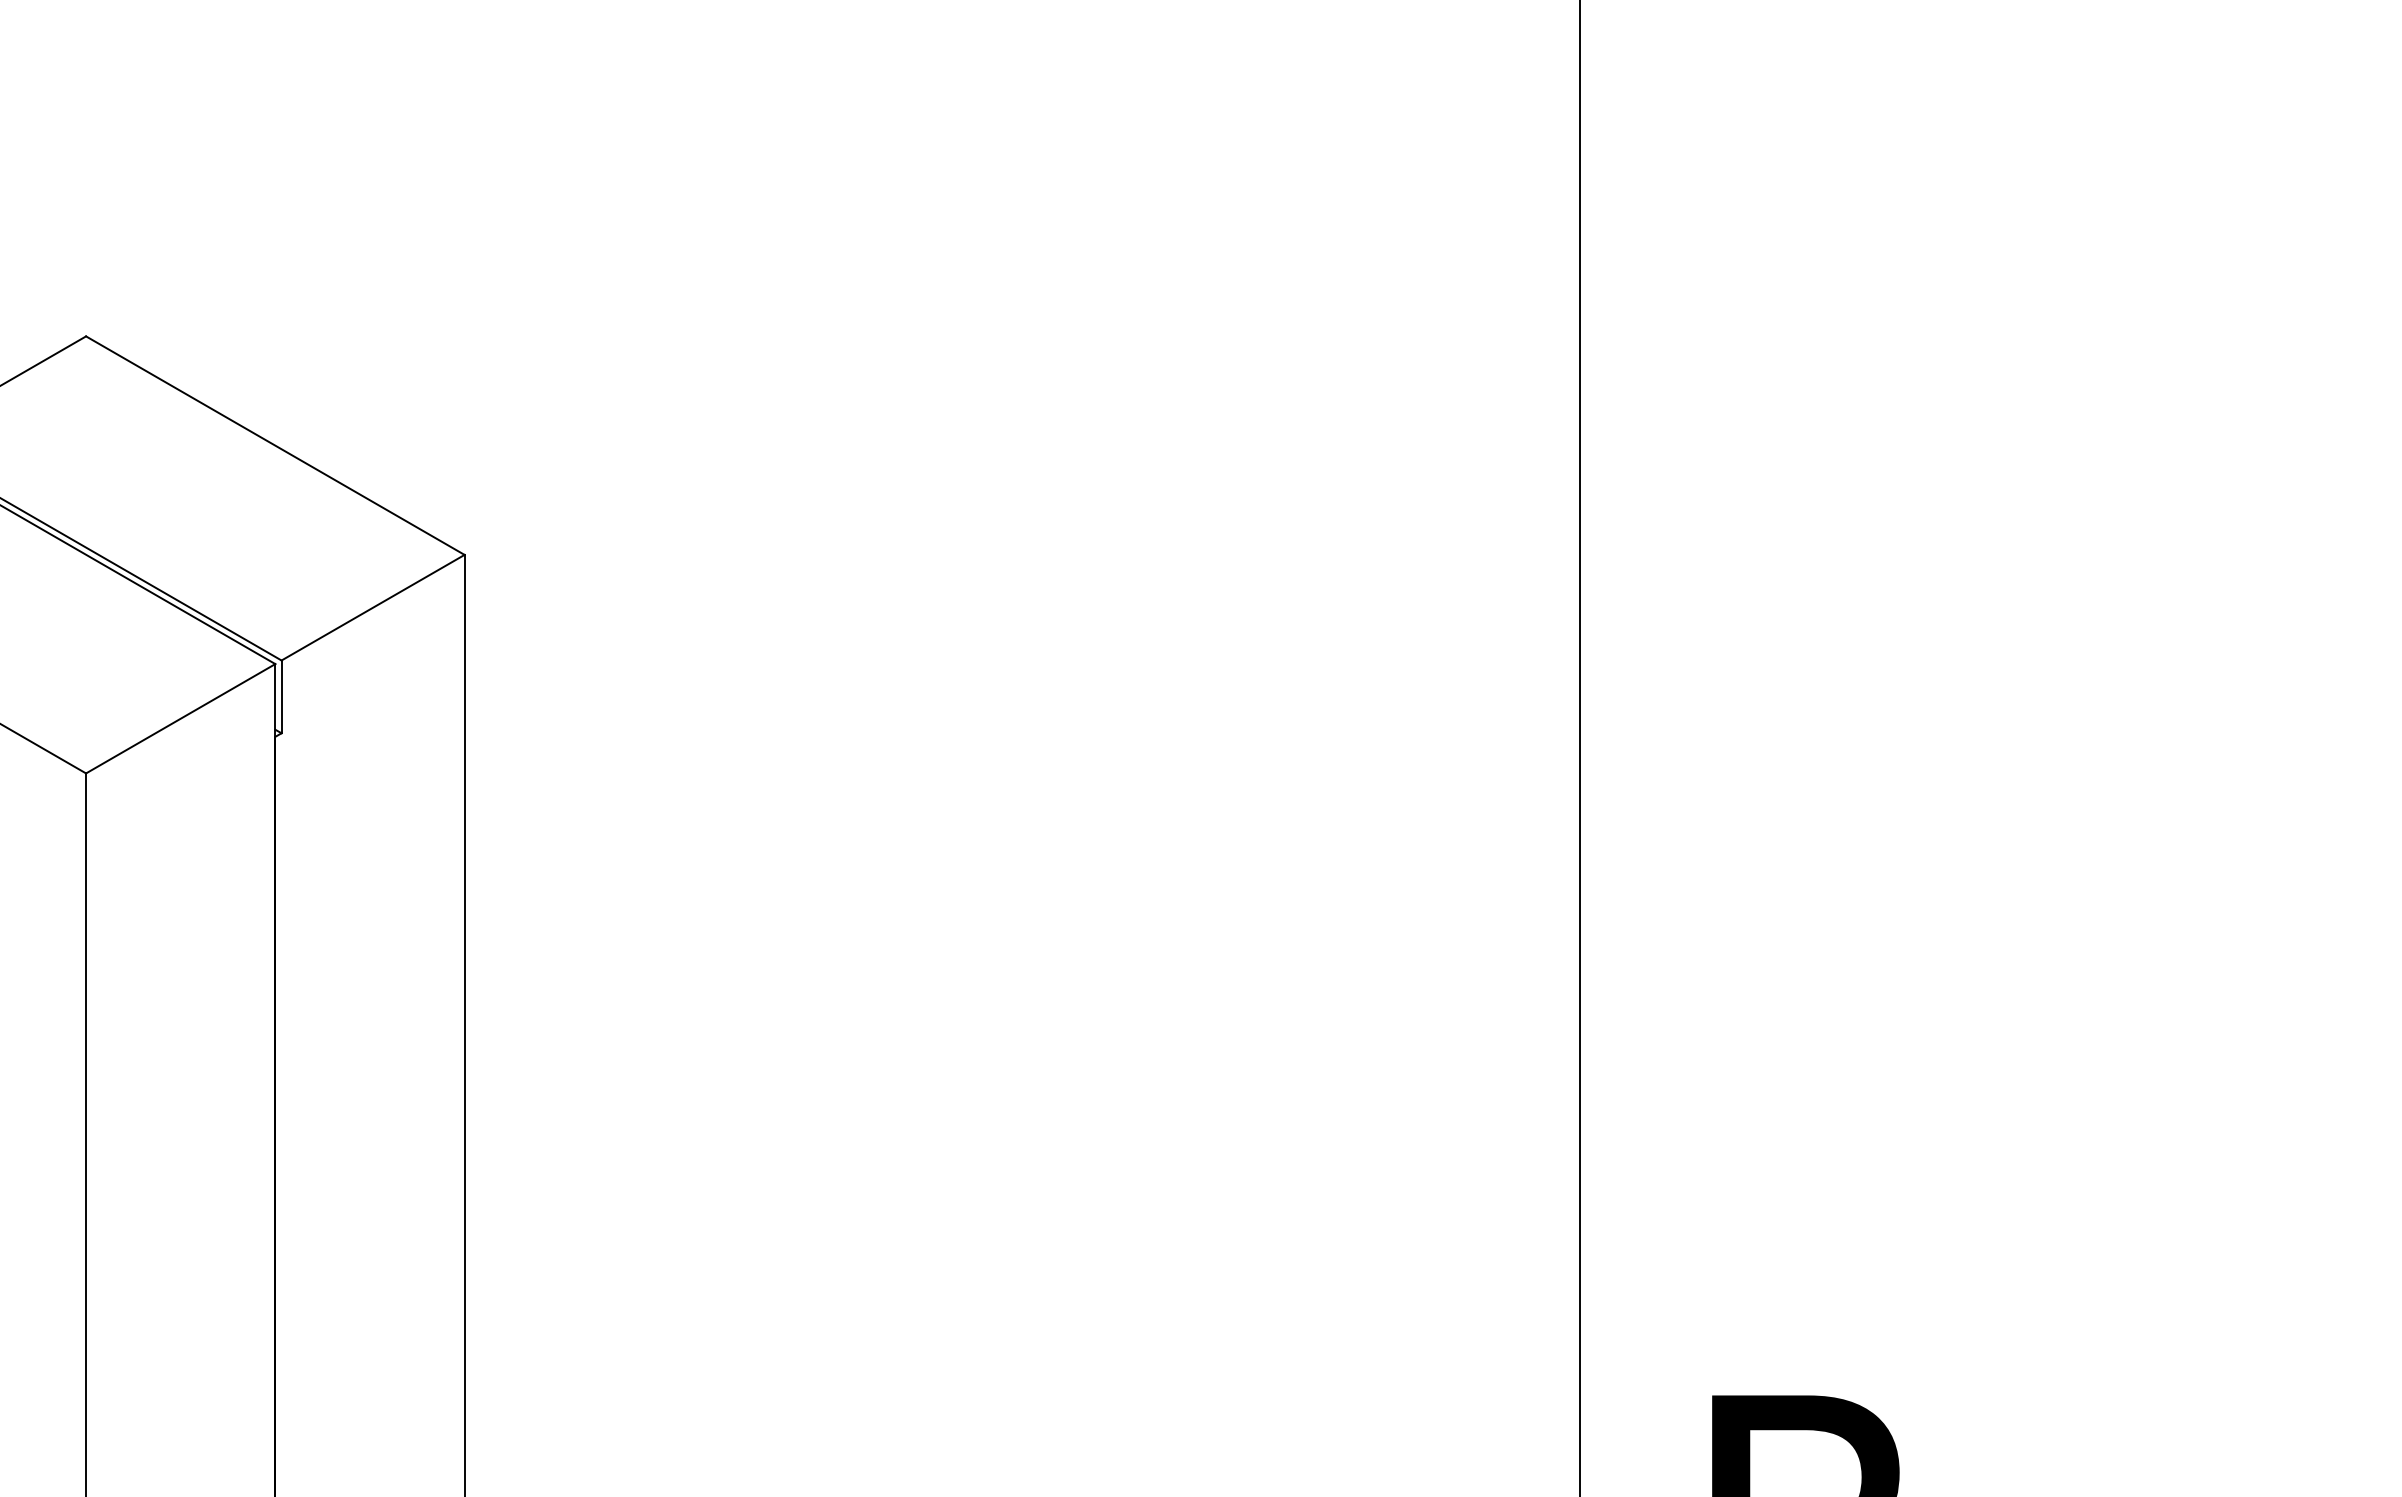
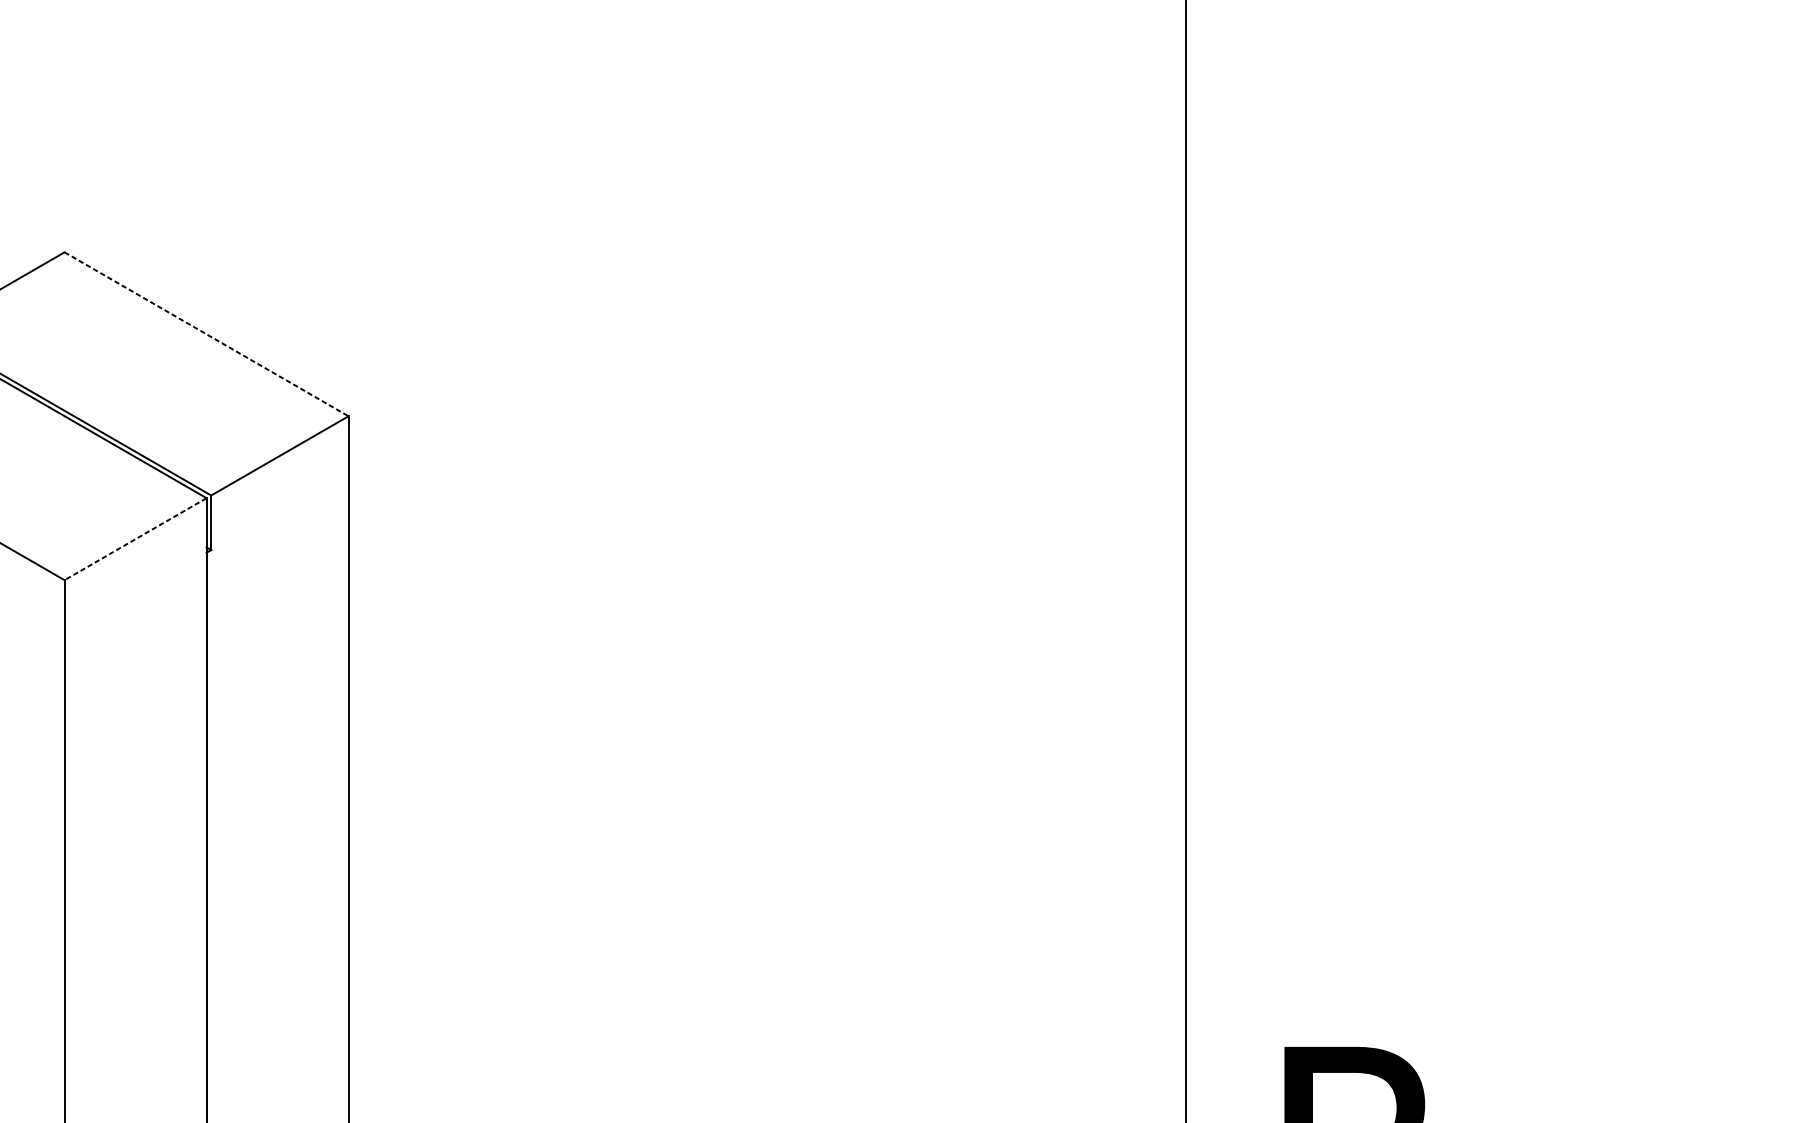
line: (275, 445) -> (206, 334), solid -> dashed
line: (180, 719) -> (135, 539), solid -> dashed

